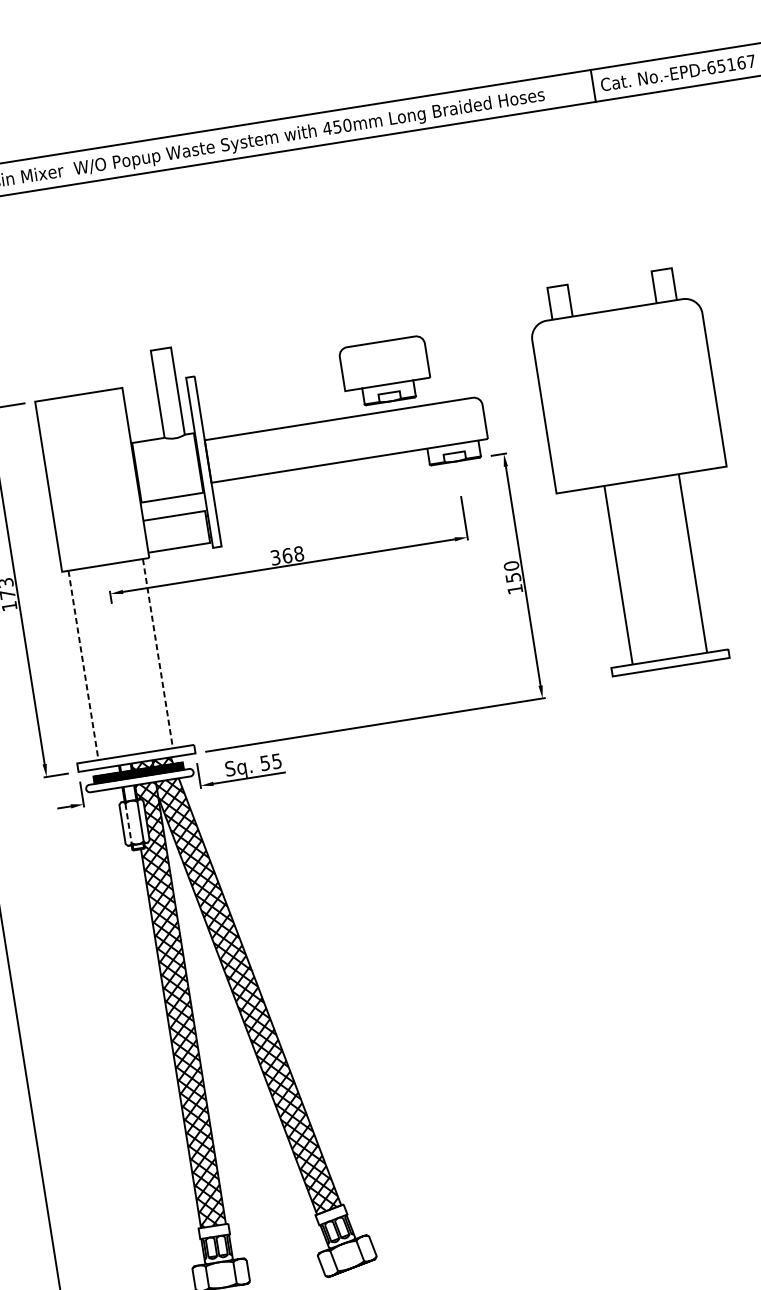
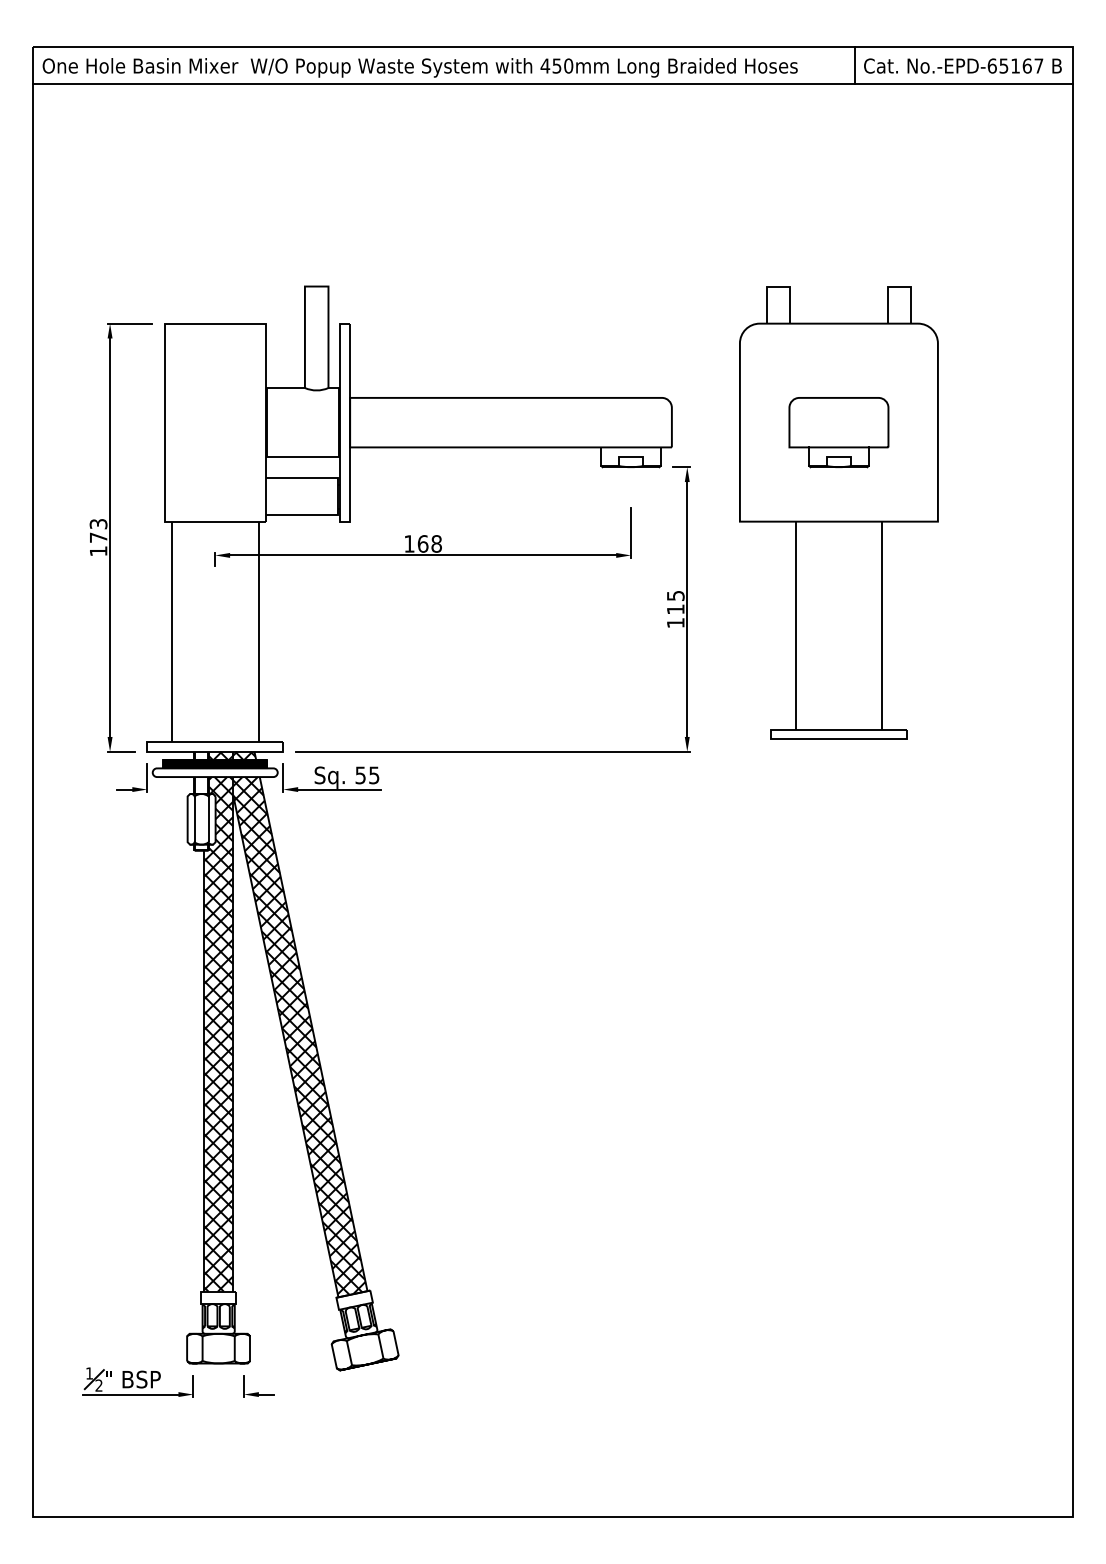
part: (385, 371) -> (838, 432), moved
text: (275, 557) -> (409, 543), 368 -> 168
text: (512, 571) -> (675, 602), 150 -> 115
line: (157, 654) -> (258, 632), dashed -> solid
line: (83, 666) -> (171, 632), dashed -> solid
line: (128, 823) -> (194, 819), dashed -> solid

